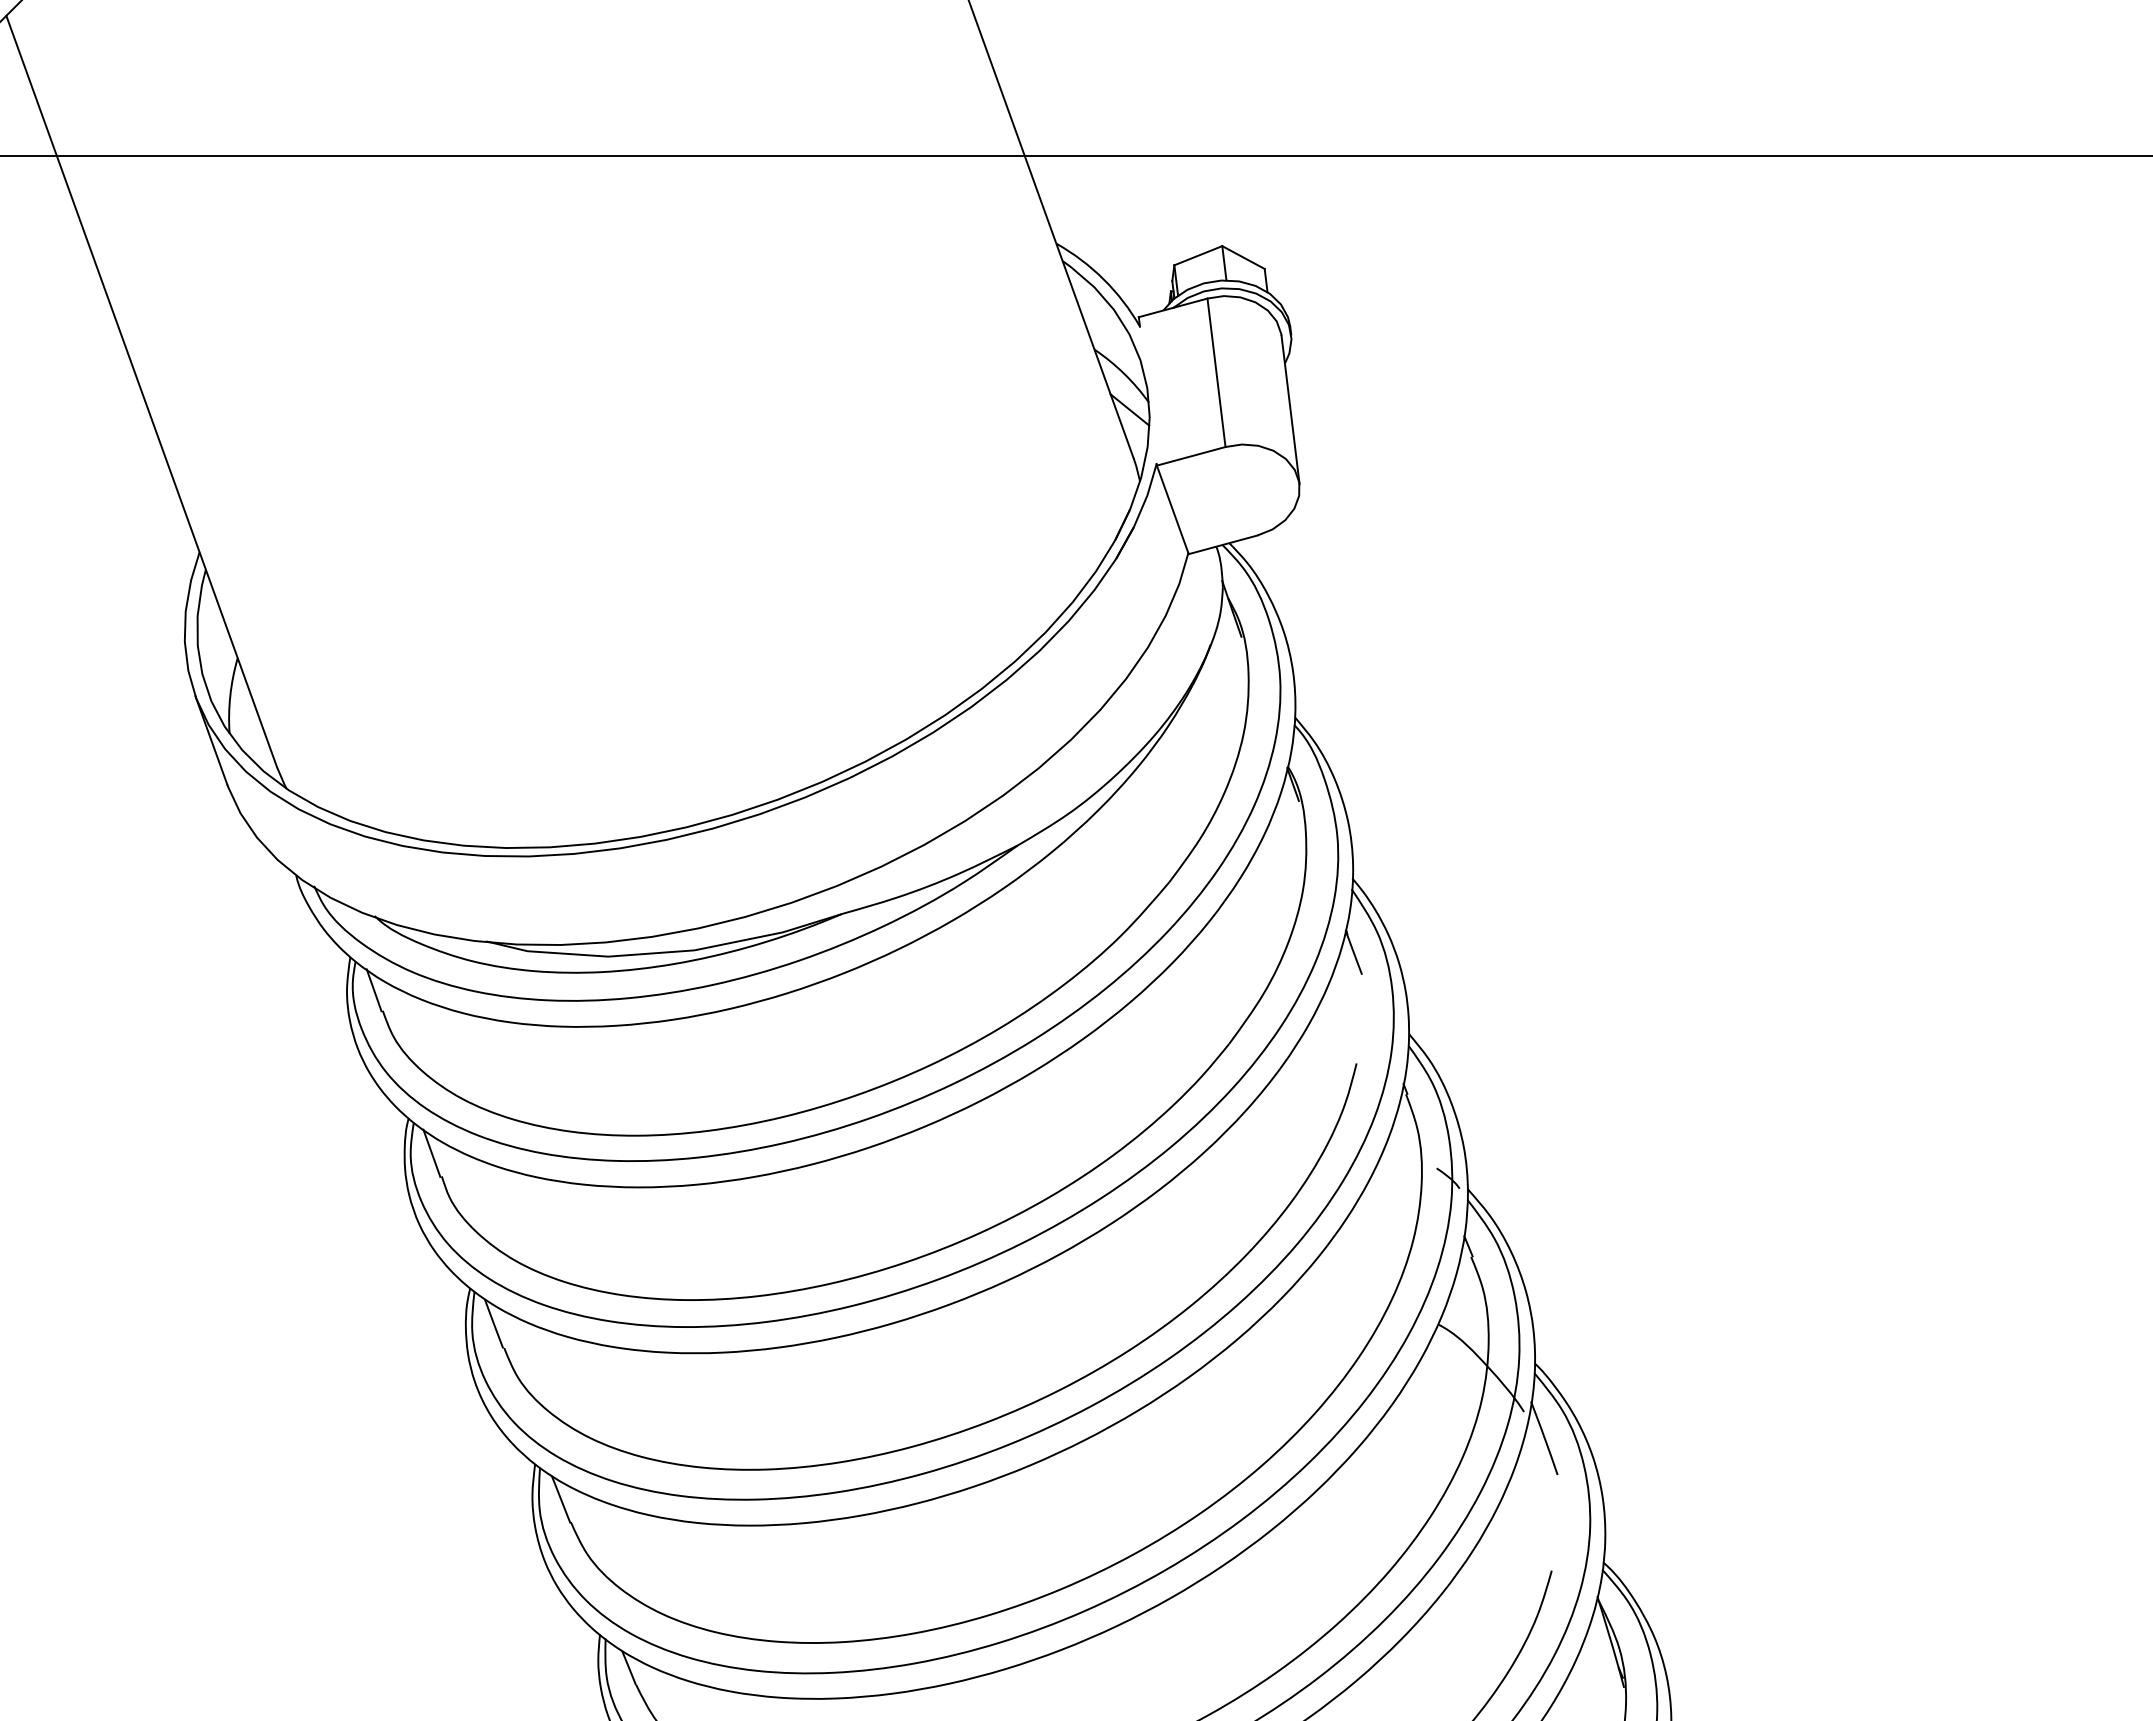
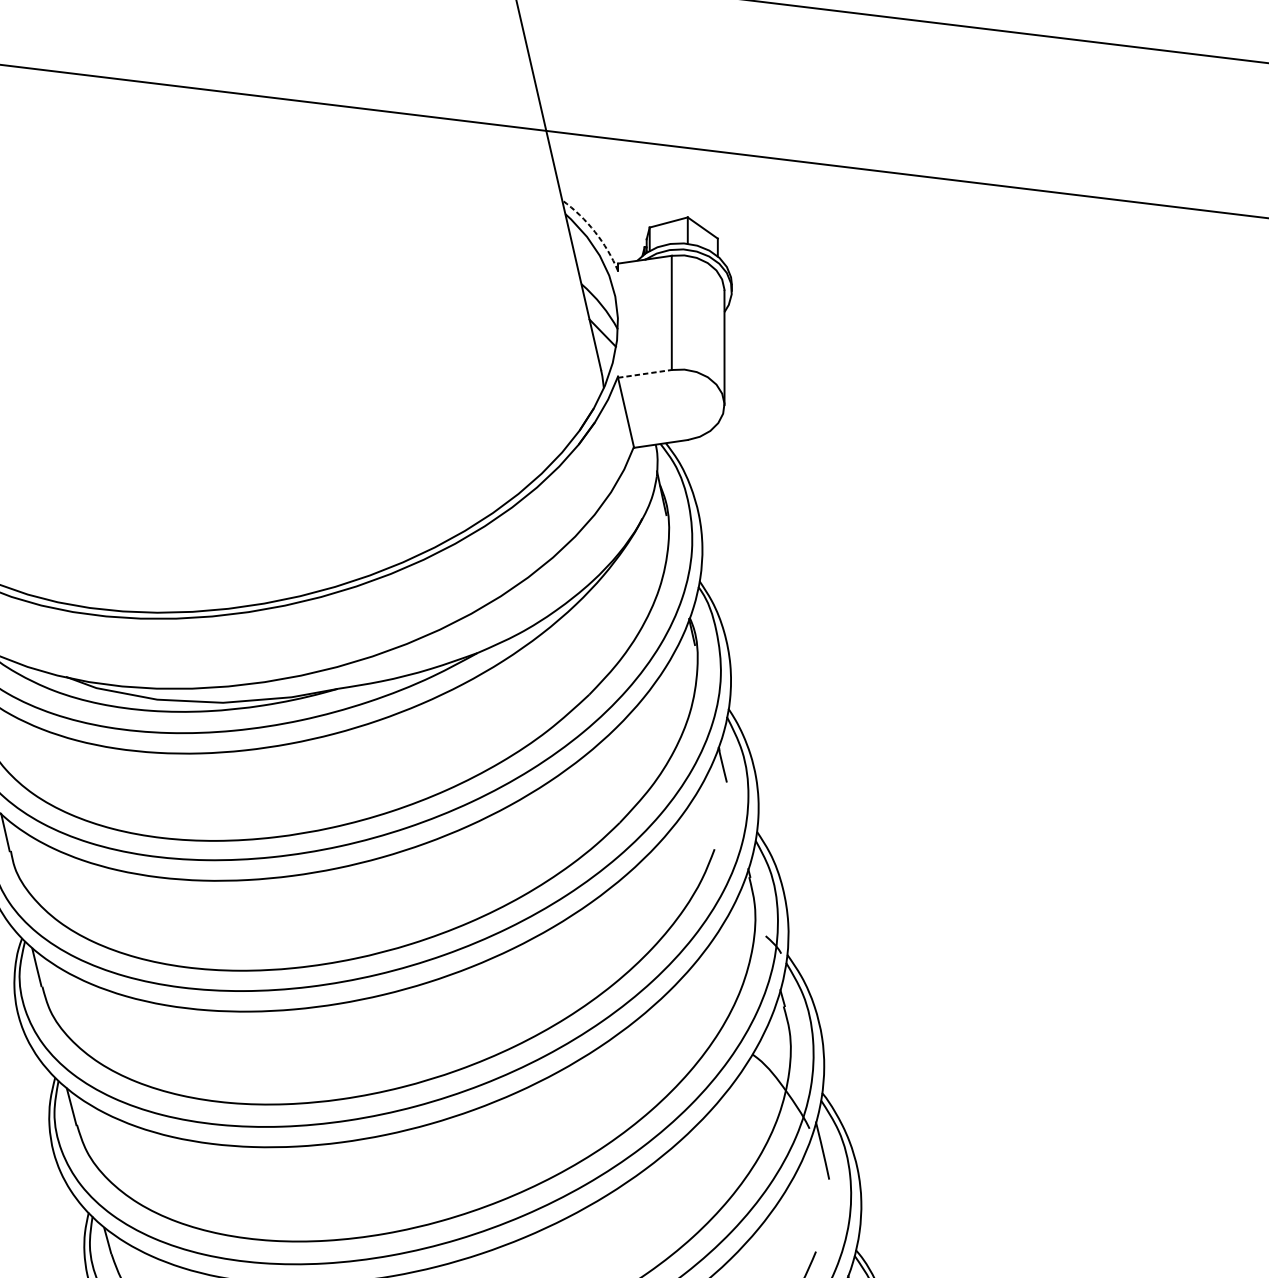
arc: (1103, 279) -> (594, 231), solid -> dashed
line: (1191, 456) -> (645, 374), solid -> dashed

